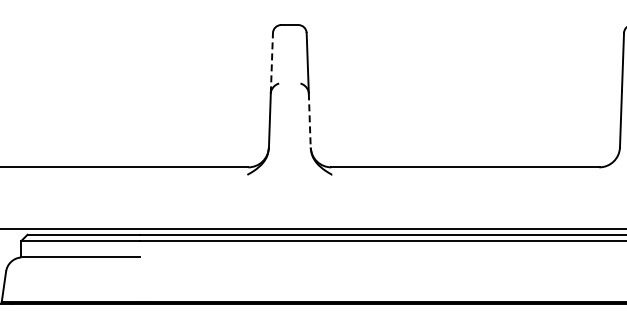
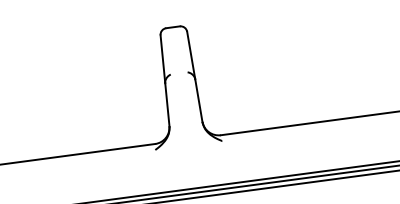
line: (271, 62) -> (162, 58), dashed -> solid
line: (309, 121) -> (198, 101), dashed -> solid

